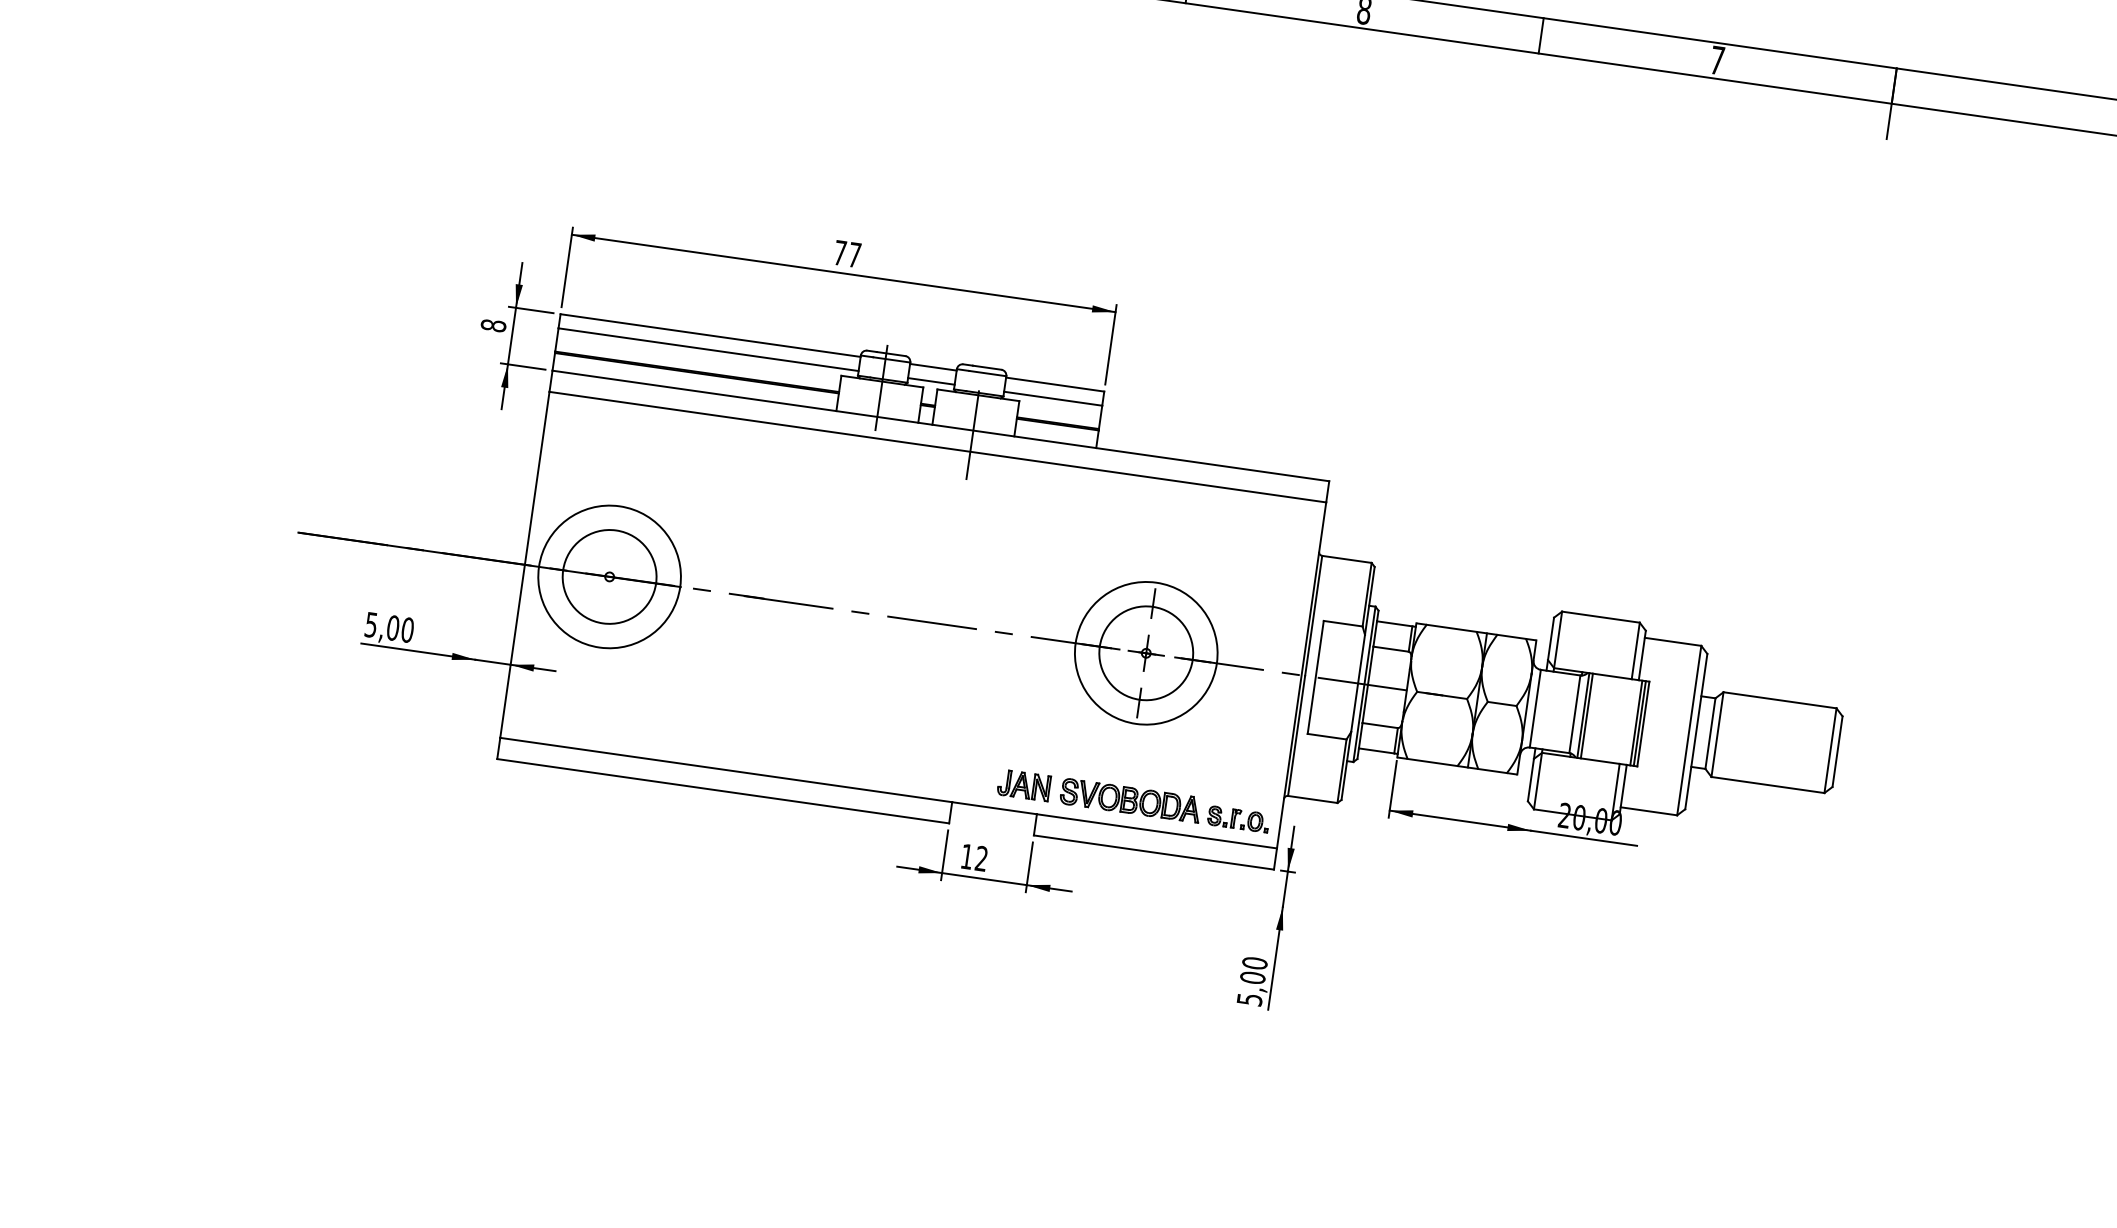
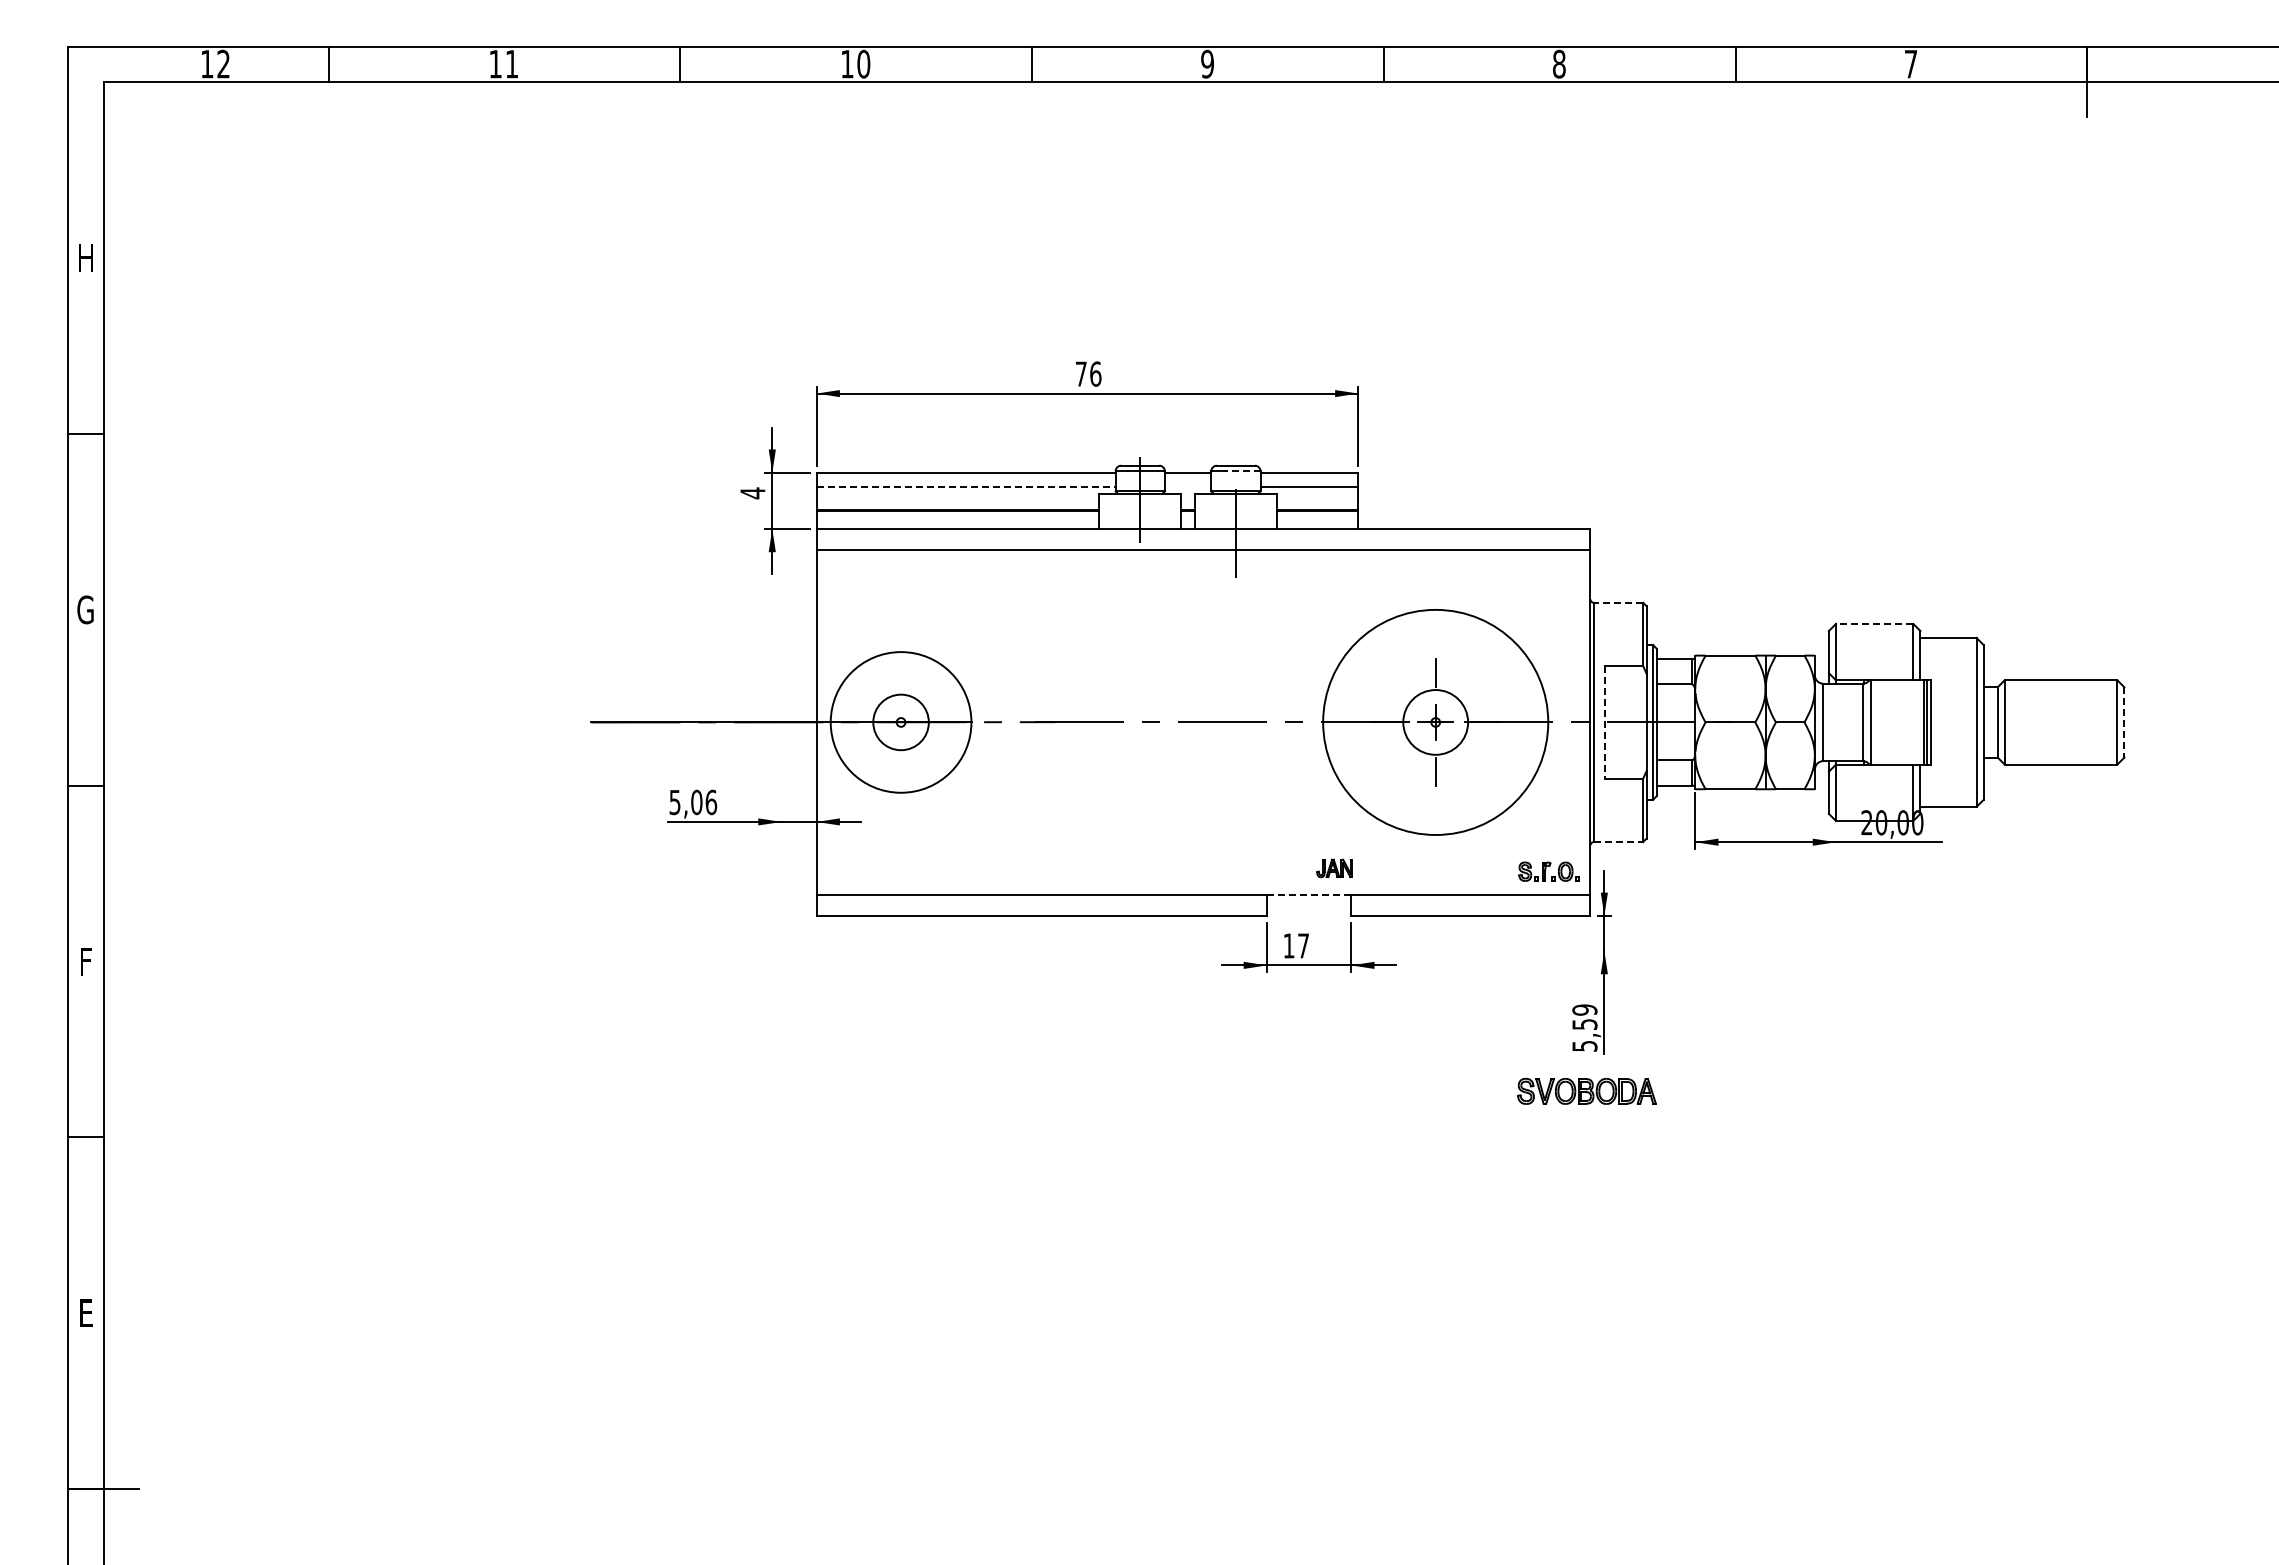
text: (854, 254) -> (1095, 373), 77 -> 76
text: (493, 325) -> (752, 493), 8 -> 4
line: (708, 349) -> (966, 486), solid -> dashed
line: (987, 373) -> (1241, 471), solid -> dashed
line: (930, 381) -> (1187, 486), removed
line: (1346, 559) -> (1618, 602), solid -> dashed
circle: (609, 576) -> (900, 722), size x0.6
line: (1600, 616) -> (1874, 623), solid -> dashed
text: (408, 629) -> (711, 801), 5,00 -> 5,06
circle: (1146, 653) -> (1435, 722), size x0.7
circle: (1146, 653) -> (1435, 722), size x1.6
line: (1315, 677) -> (1604, 722), solid -> dashed
line: (1586, 716) -> (1874, 722), removed
line: (1837, 751) -> (2124, 722), solid -> dashed
part: (1023, 785) -> (1334, 868), size x0.7
part: (1130, 799) -> (1586, 1090), moved
line: (1312, 799) -> (1618, 842), solid -> dashed
line: (994, 807) -> (1308, 894), solid -> dashed
text: (981, 858) -> (1303, 945), 12 -> 17
text: (1253, 970) -> (1584, 1017), 5,00 -> 5,59

